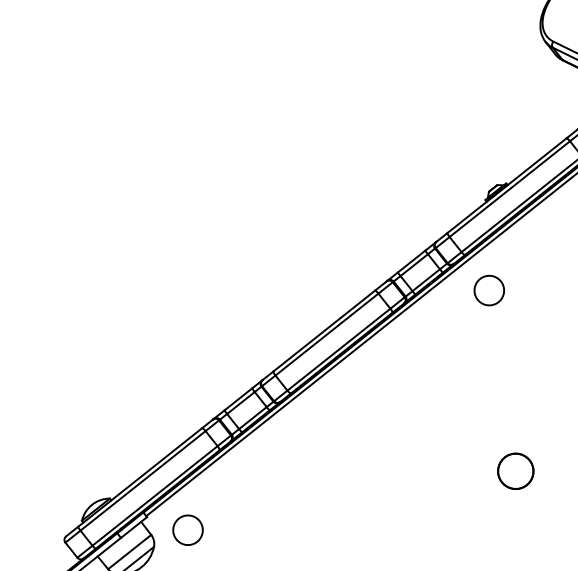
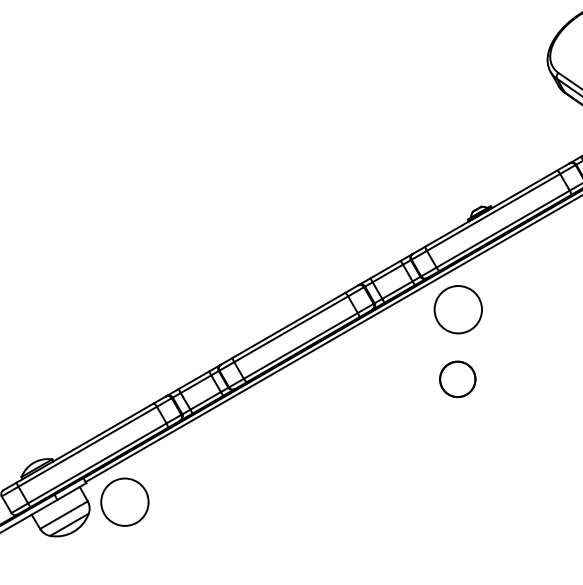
circle: (489, 290) -> (458, 309), size x1.6
part: (515, 471) -> (457, 379), moved
circle: (187, 530) -> (124, 502), size x1.6

